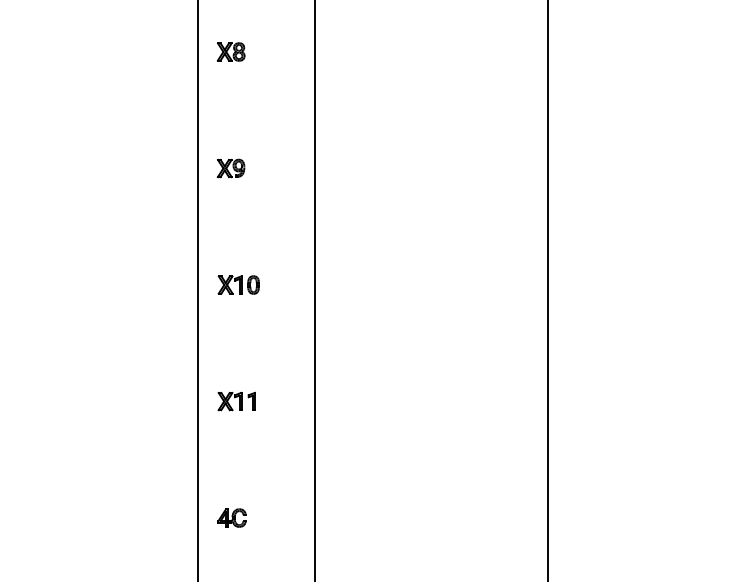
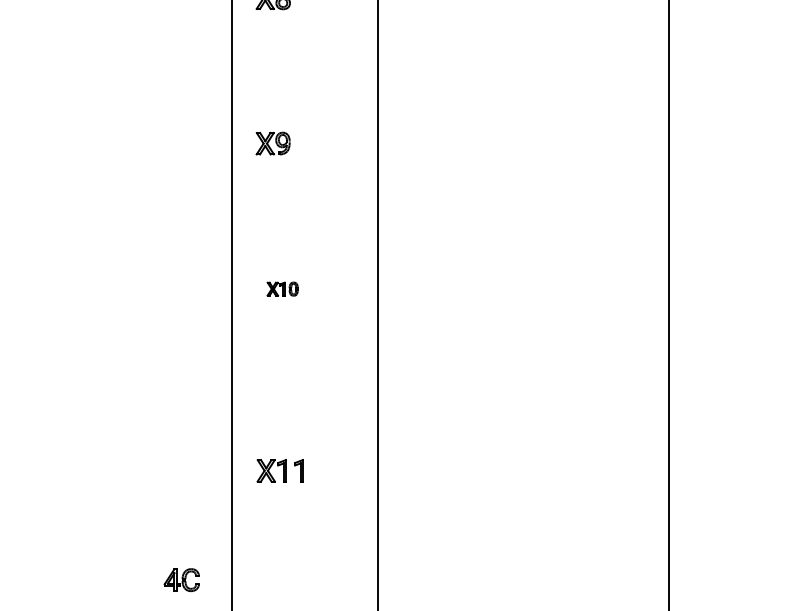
part: (238, 284) -> (282, 288), size x0.6
part: (236, 401) -> (279, 470), moved
part: (231, 517) -> (181, 579), moved

